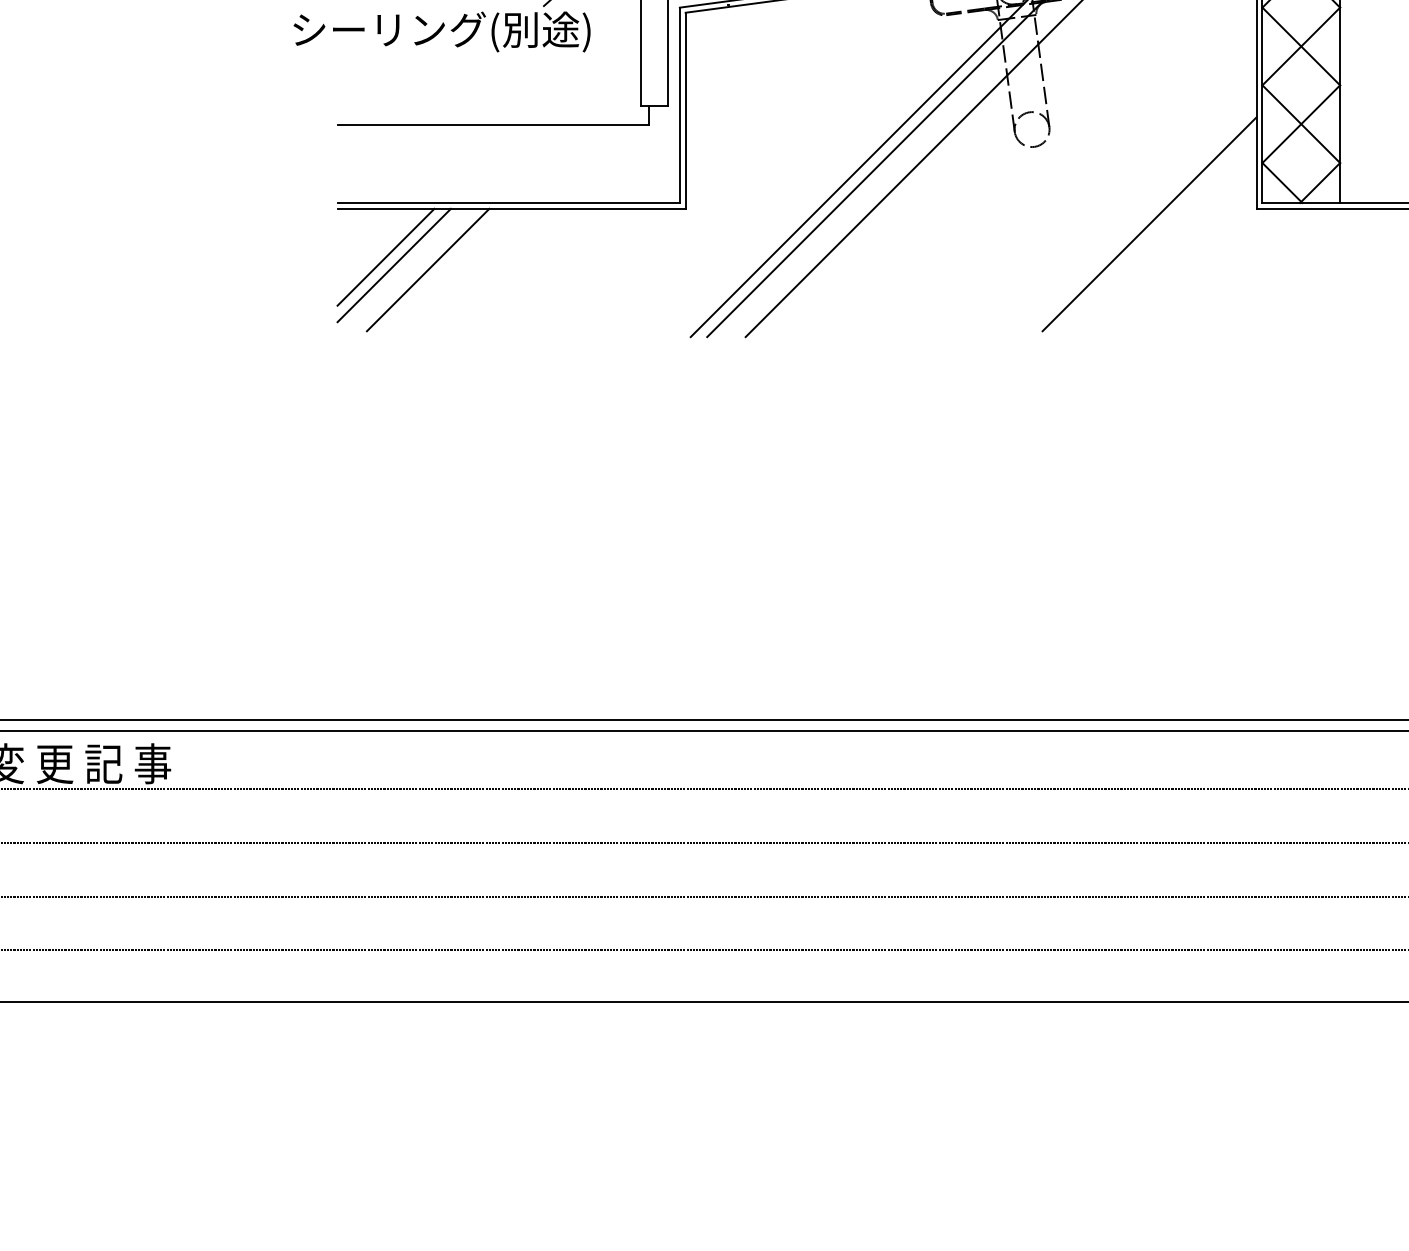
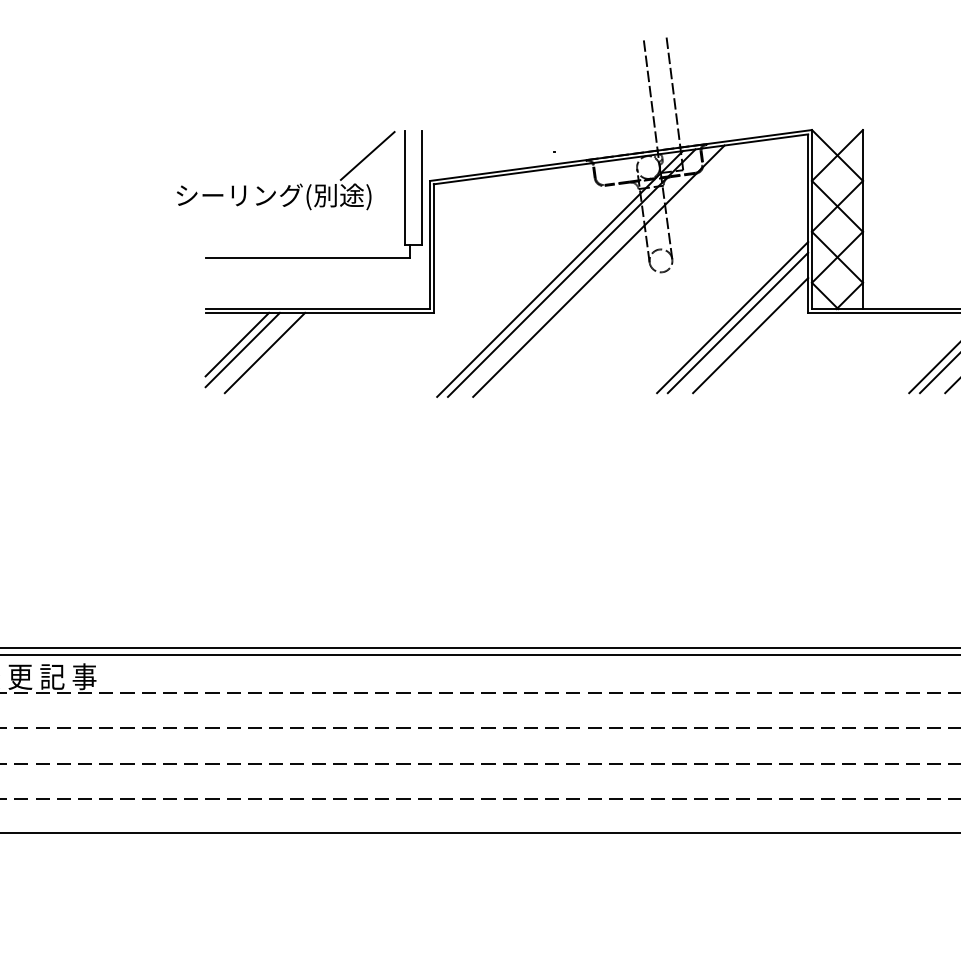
line: (1141, 215) -> (732, 317), added
line: (1168, 243) -> (750, 335), added

